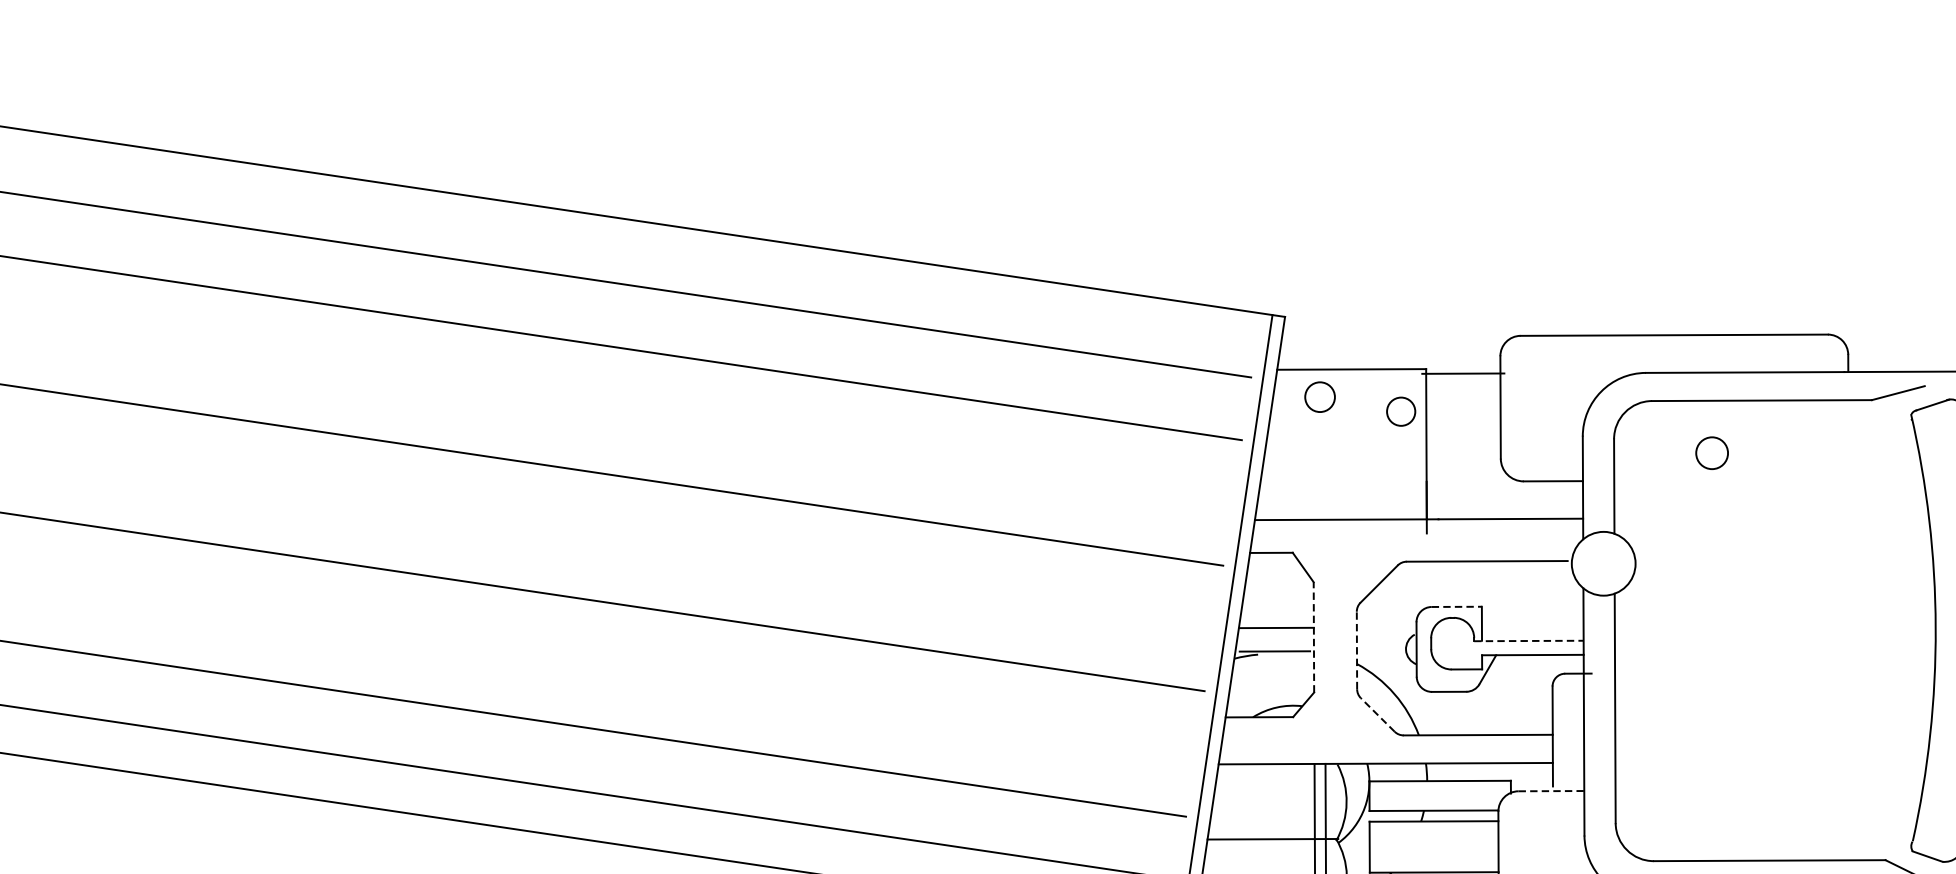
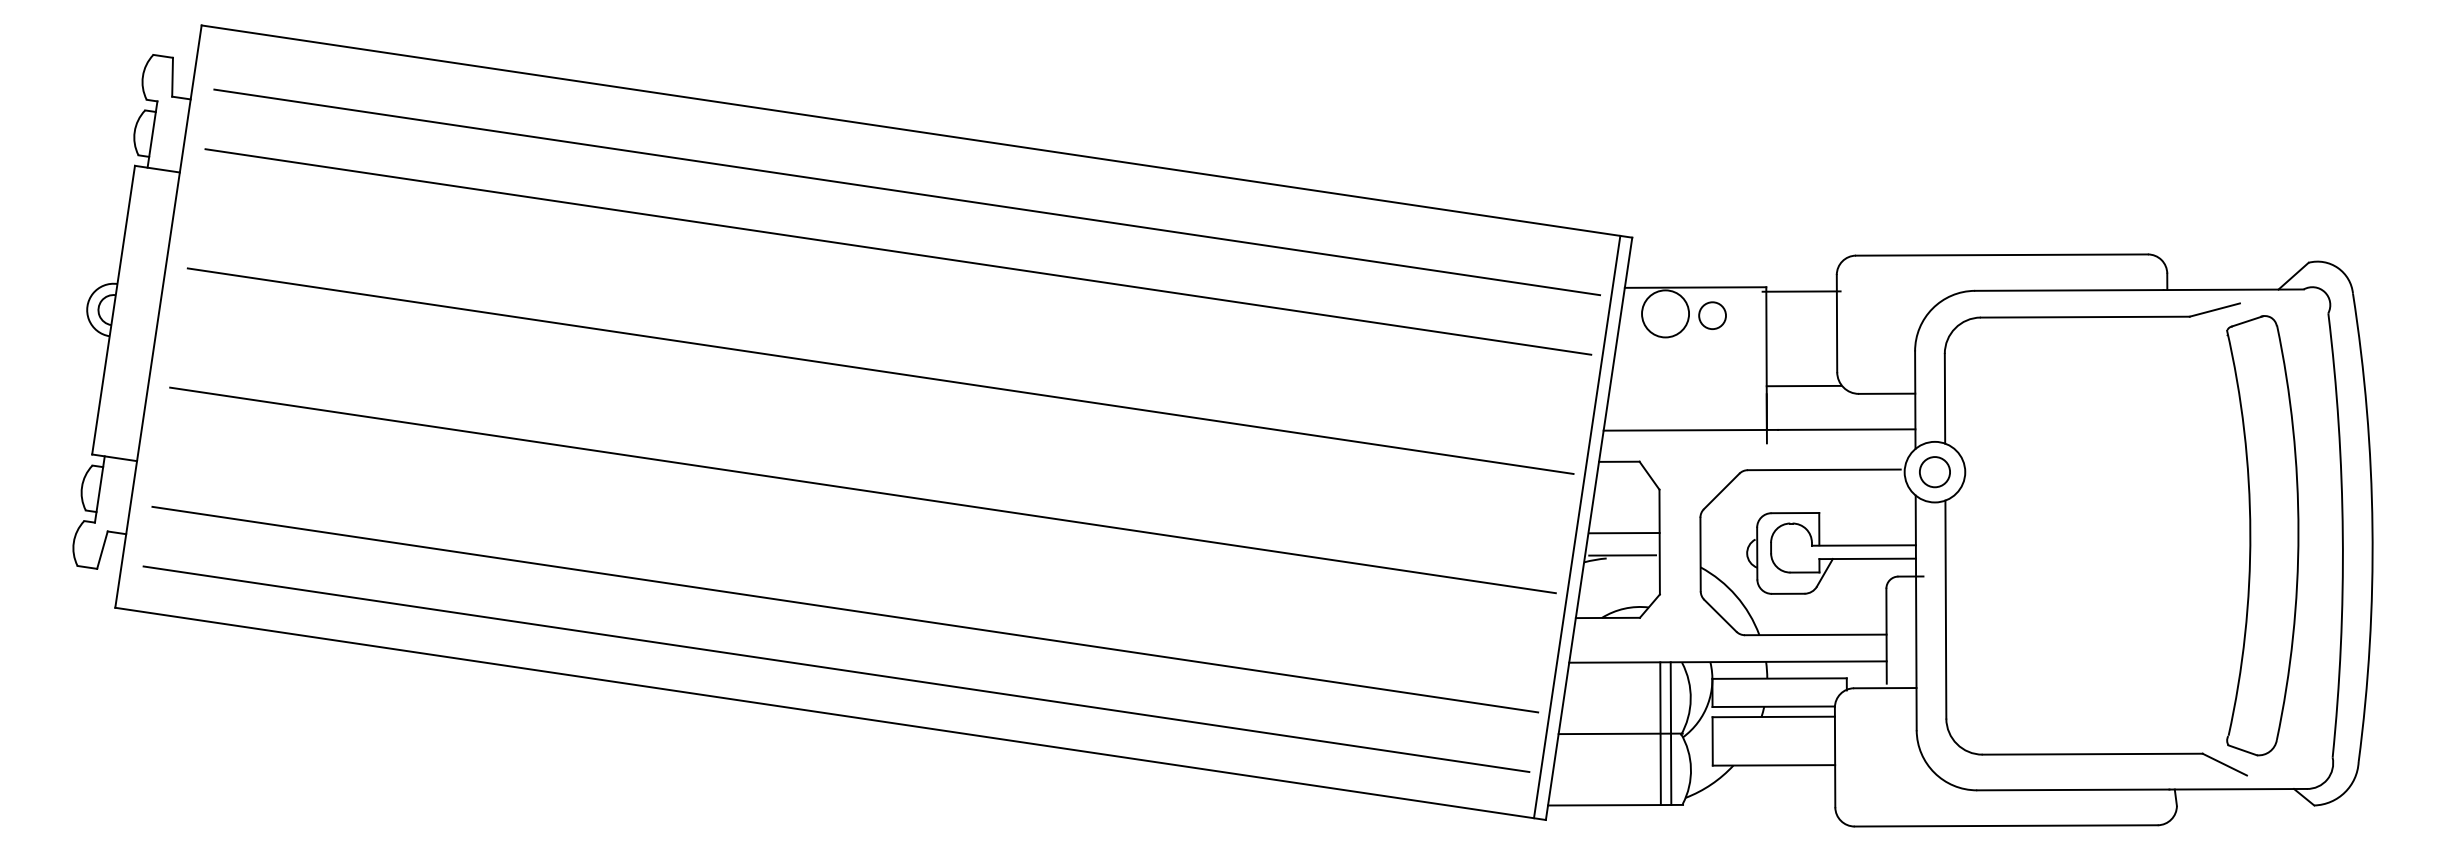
circle: (1320, 396) -> (1665, 313), size x1.67
circle: (1401, 411) -> (1712, 315), moved
circle: (1711, 453) -> (1934, 472), moved
line: (1465, 472) -> (1803, 385), added
line: (1456, 607) -> (1795, 513), dashed -> solid
line: (1313, 636) -> (1659, 541), dashed -> solid
line: (1528, 640) -> (1863, 545), dashed -> solid
line: (1356, 650) -> (1700, 554), dashed -> solid
line: (1377, 714) -> (1720, 615), dashed -> solid
line: (1551, 791) -> (1885, 688), dashed -> solid

